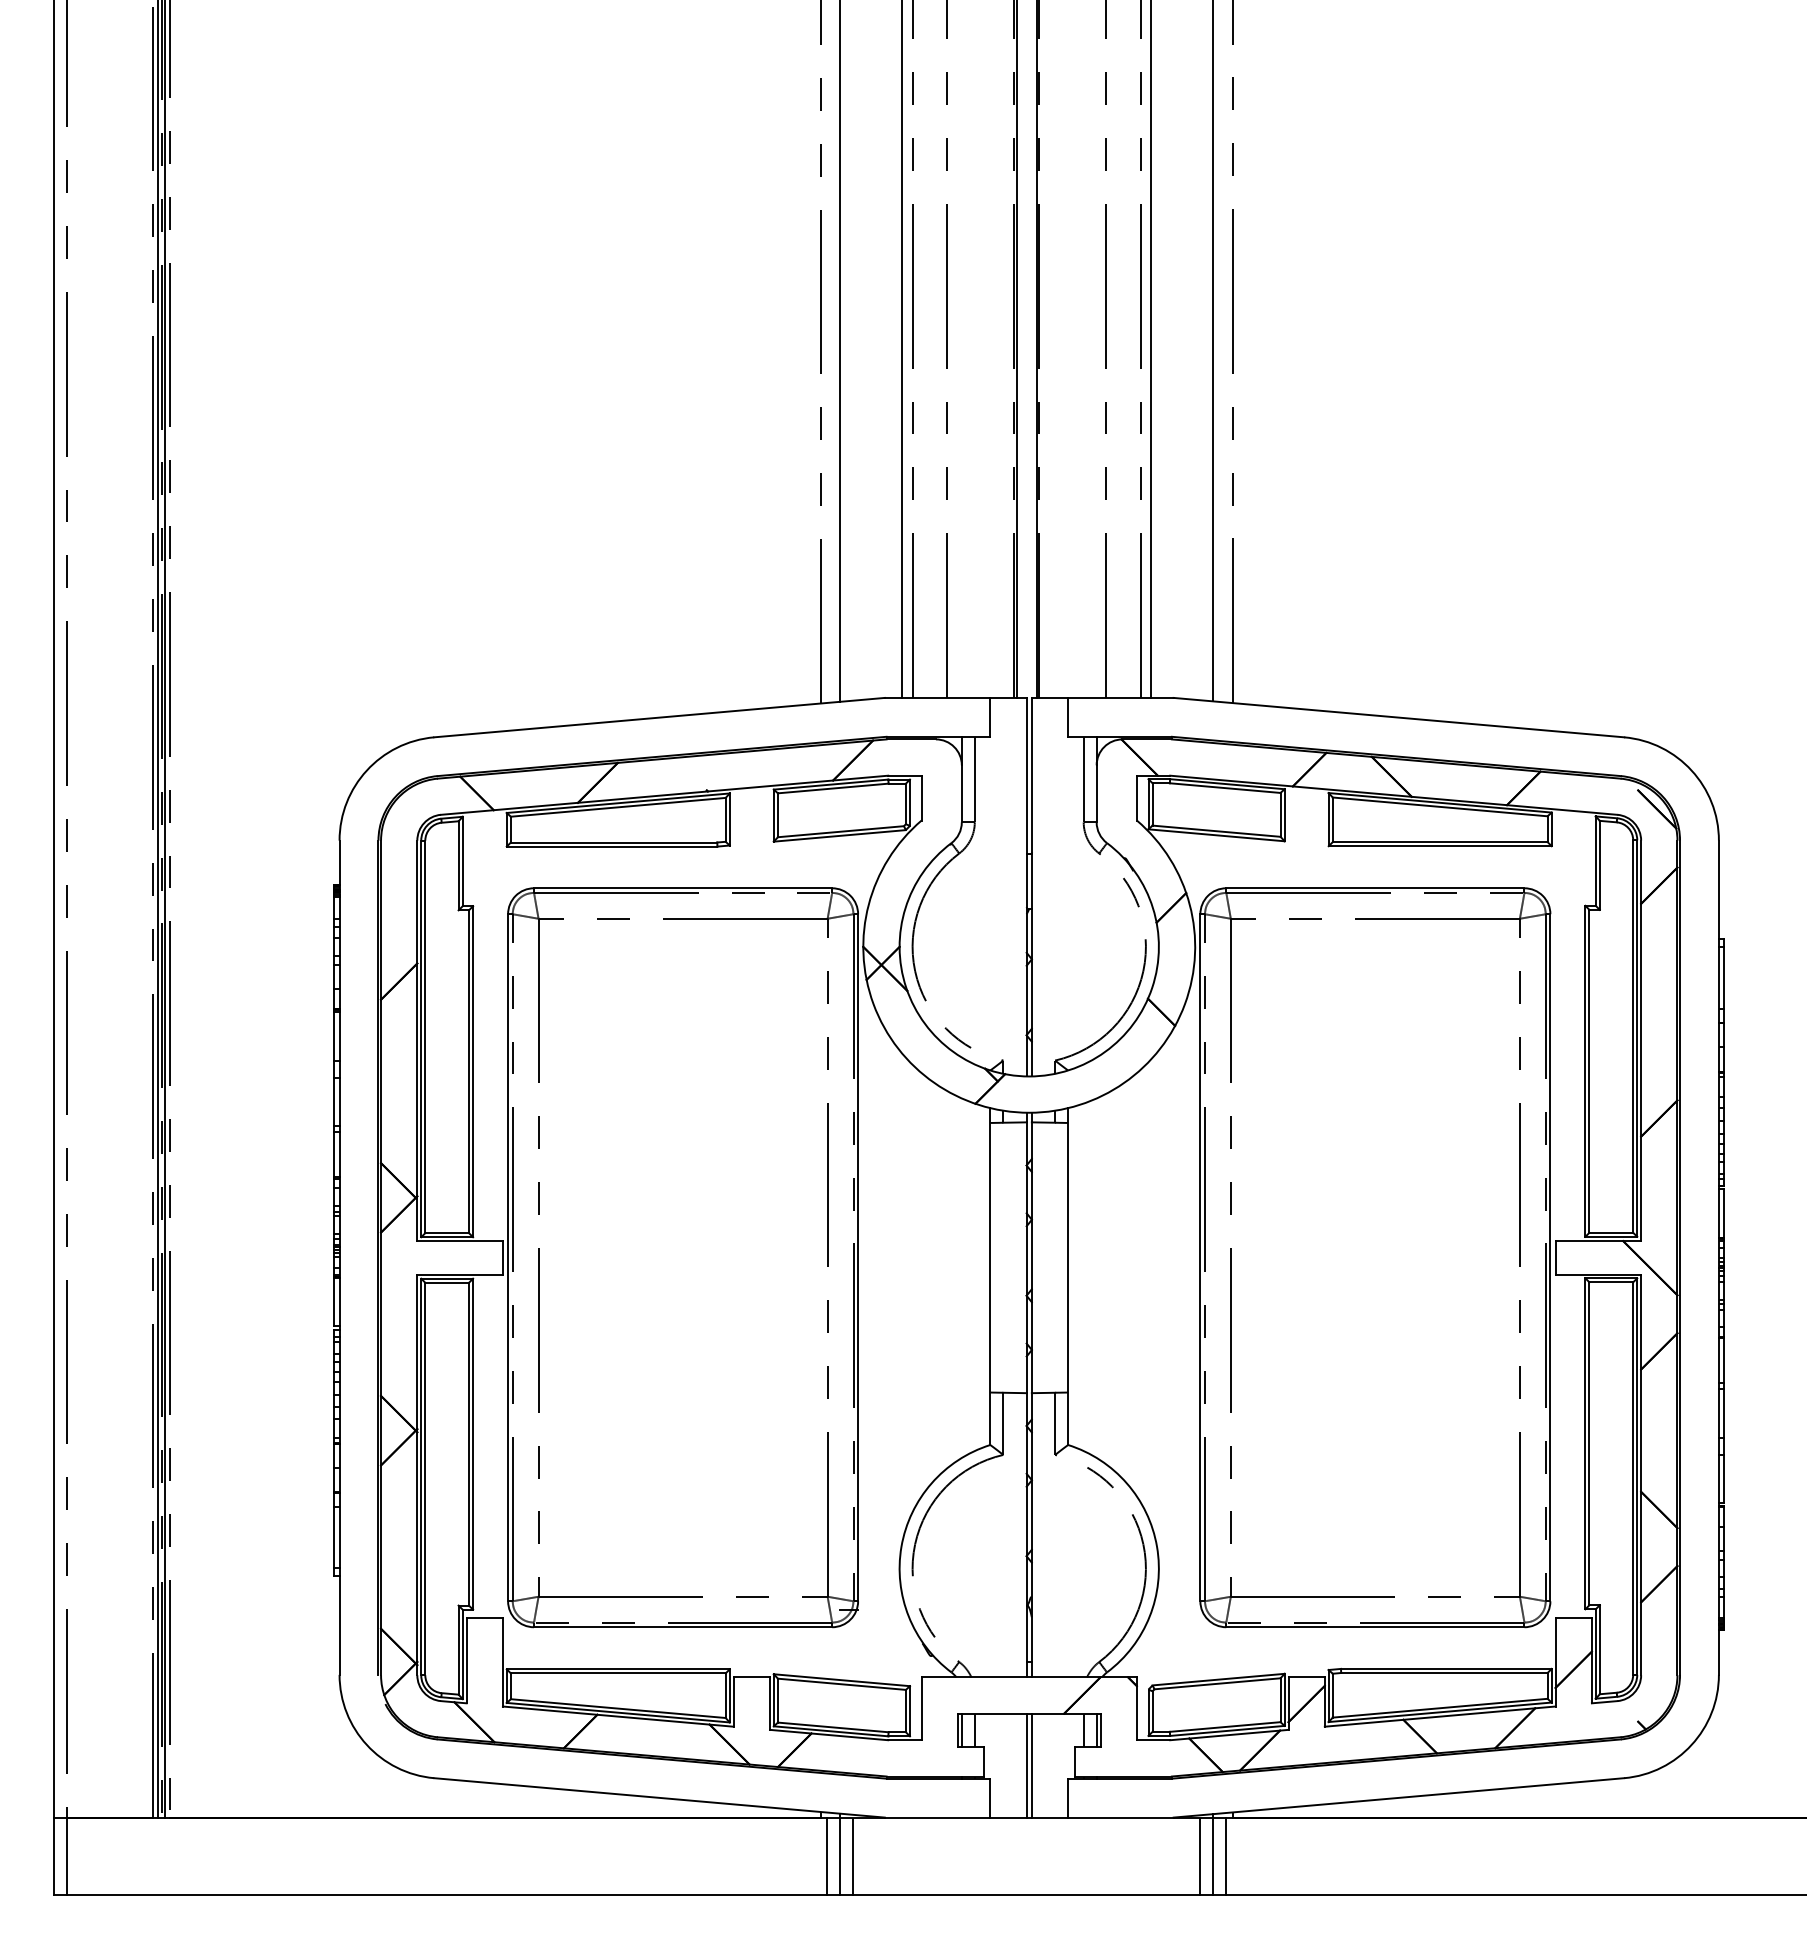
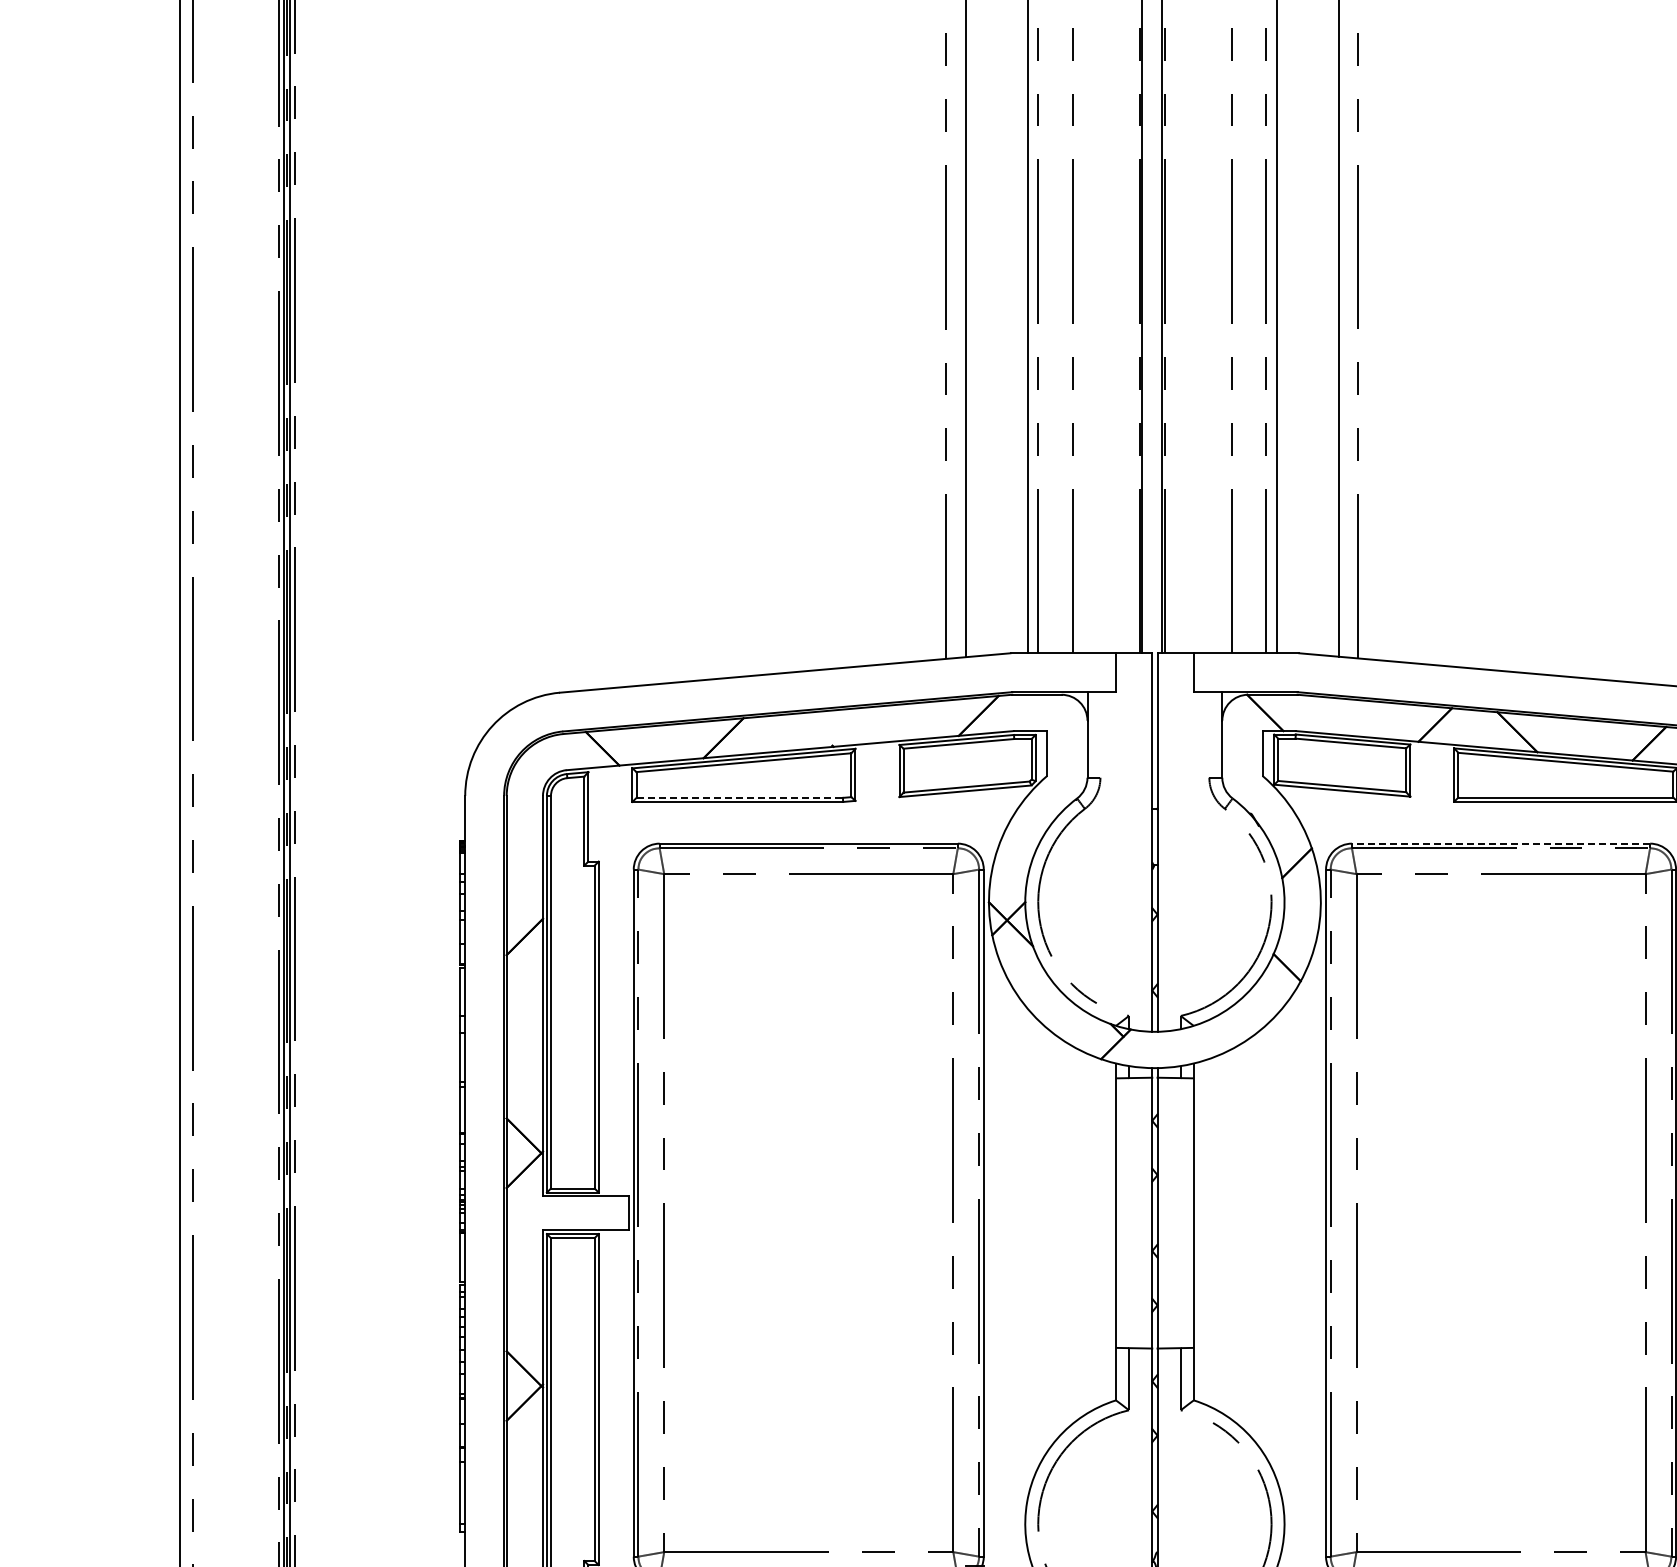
line: (974, 779) -> (1100, 734), removed
line: (1083, 779) -> (1209, 734), removed
line: (614, 842) -> (740, 797), solid -> dashed
line: (1374, 888) -> (1500, 843), solid -> dashed

